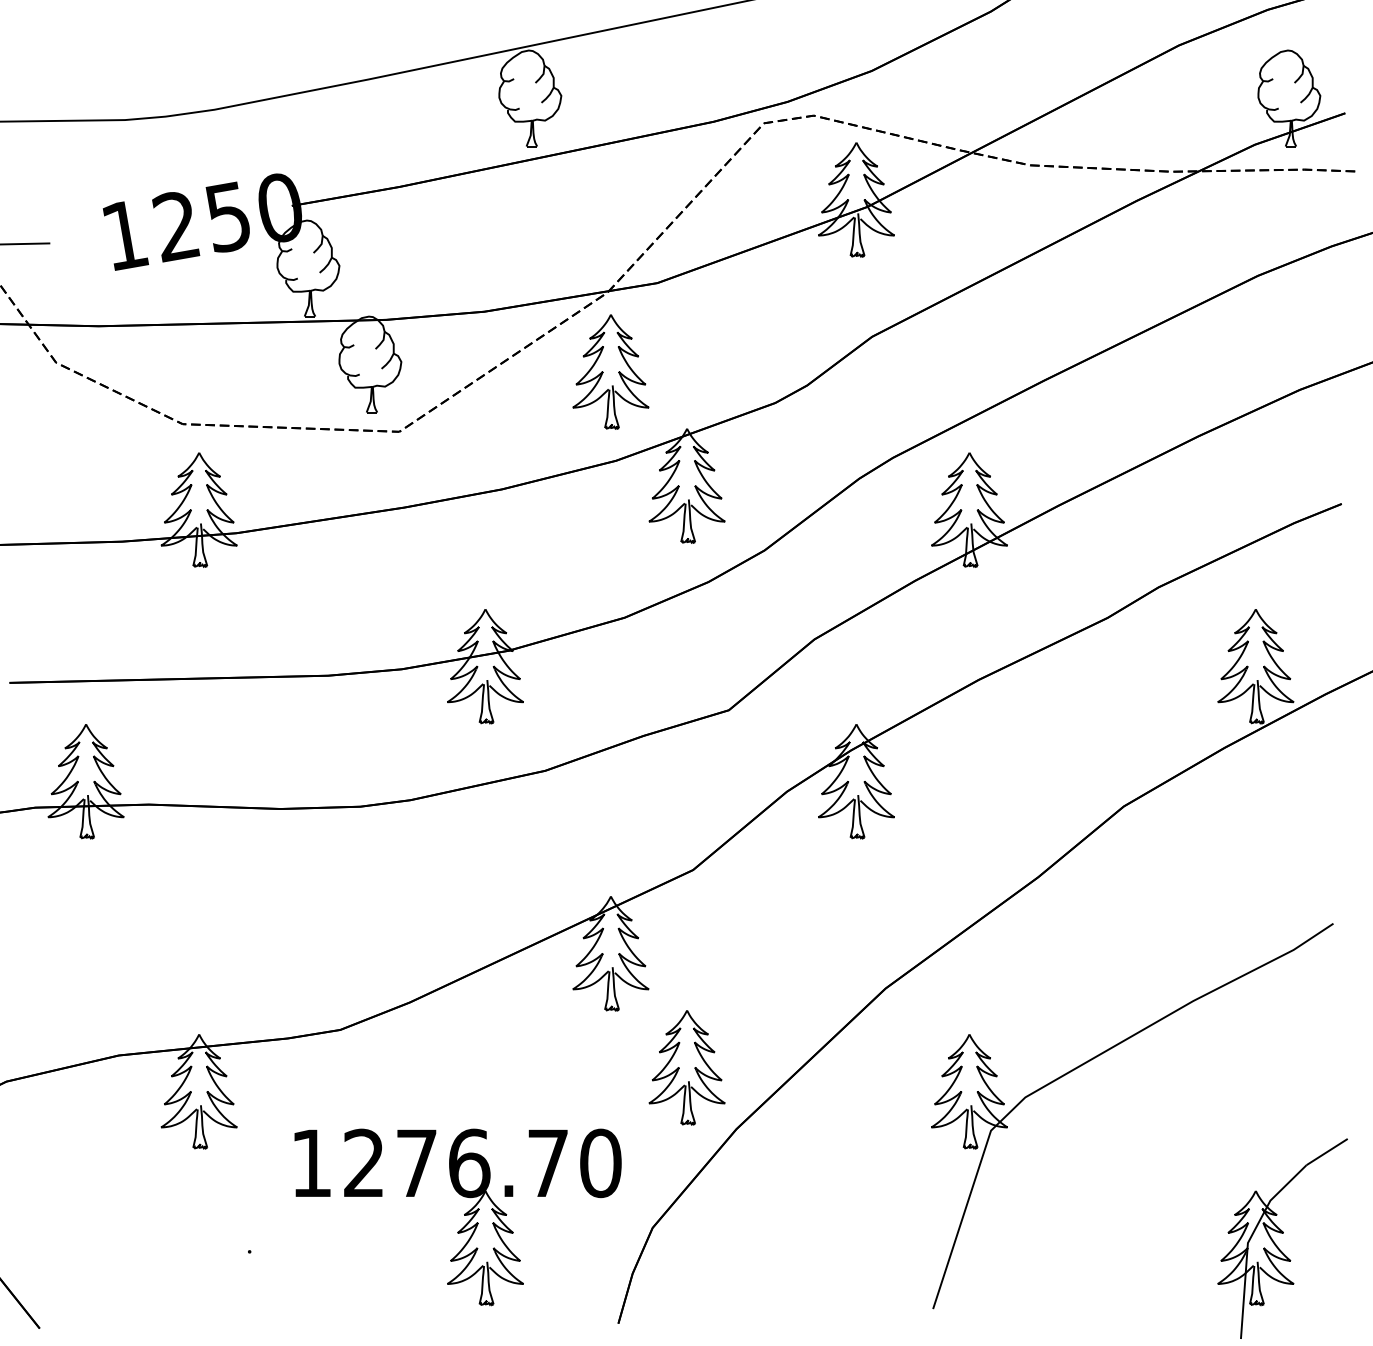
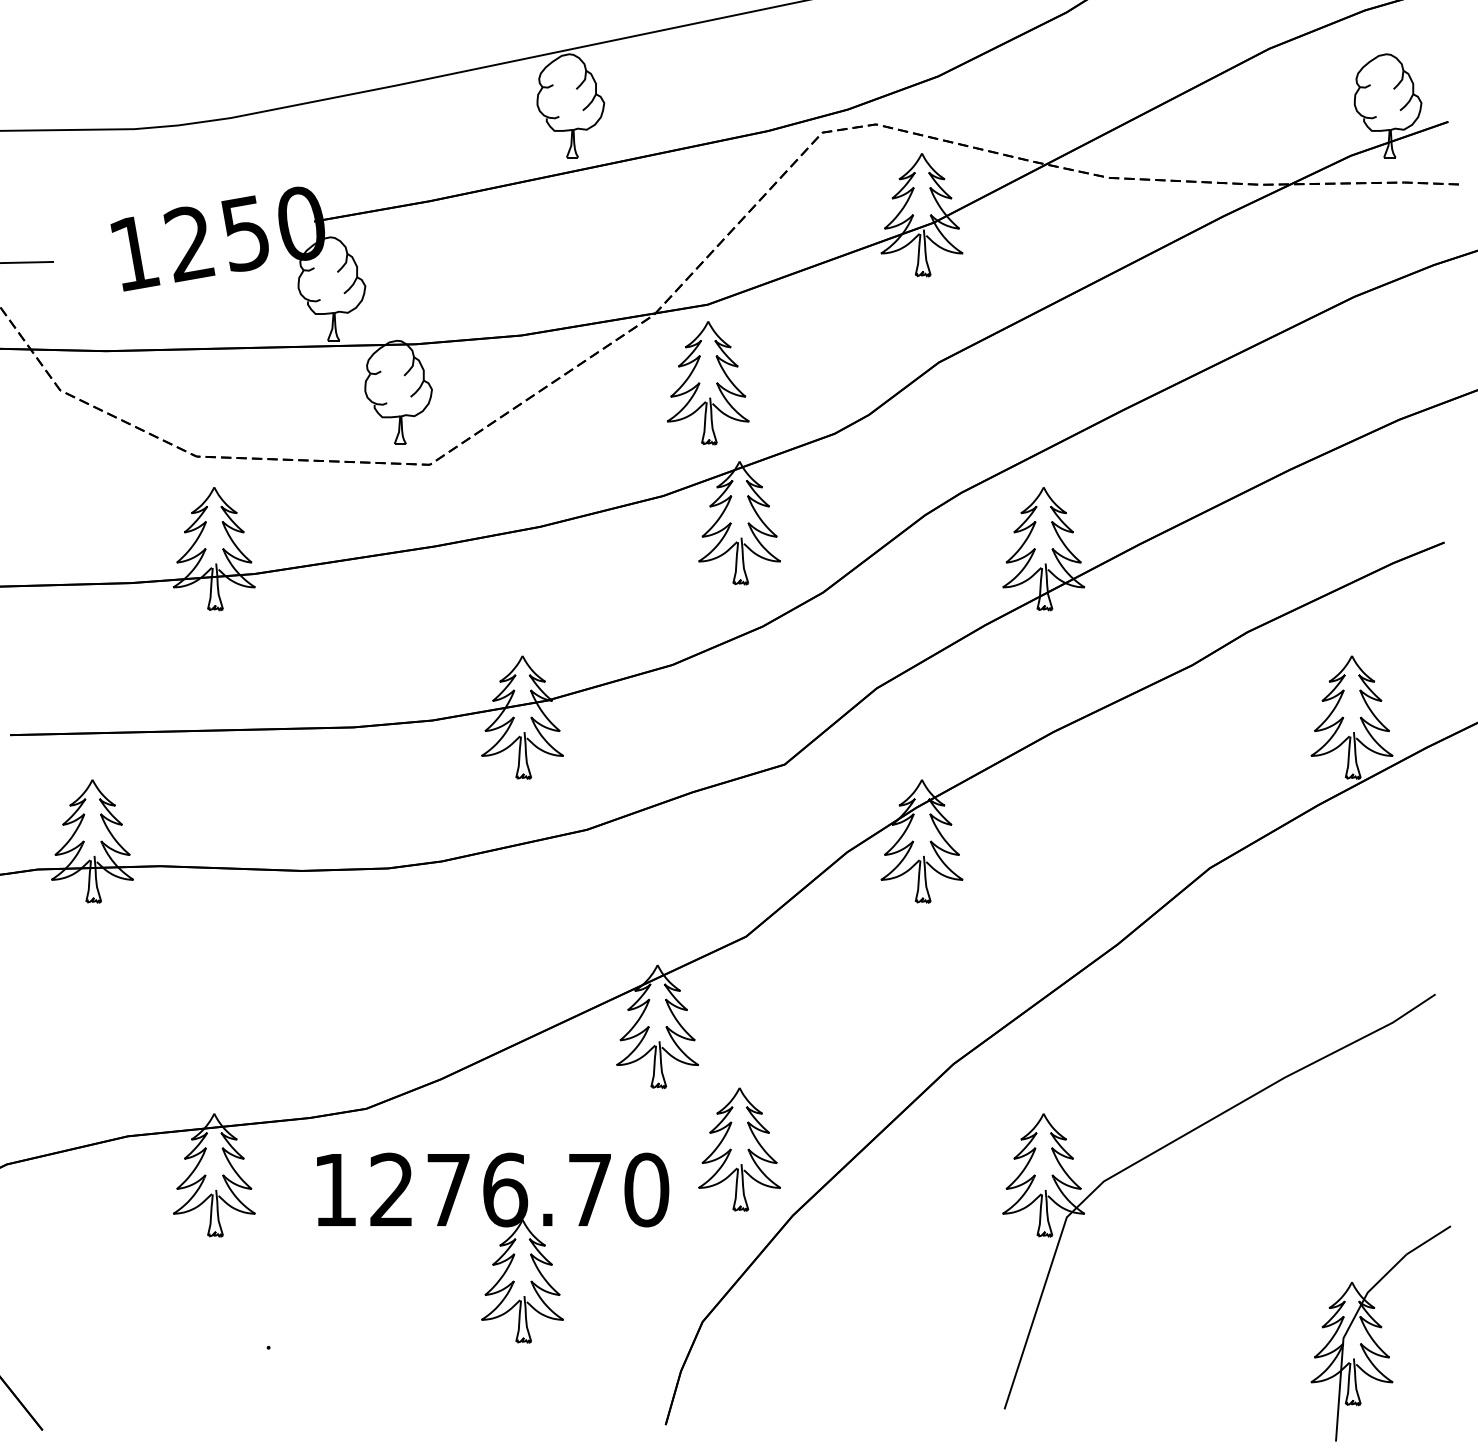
part: (610, 371) -> (707, 382), moved
part: (464, 1215) -> (499, 1246), moved

